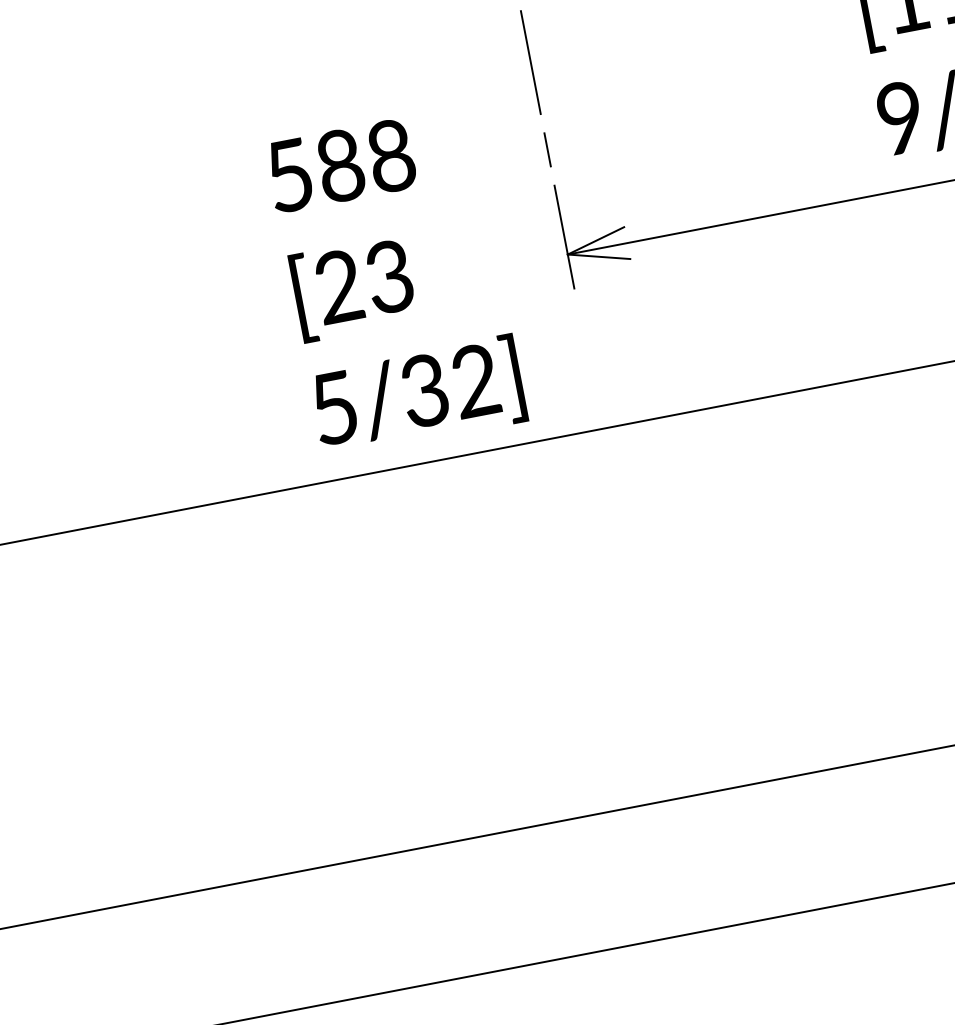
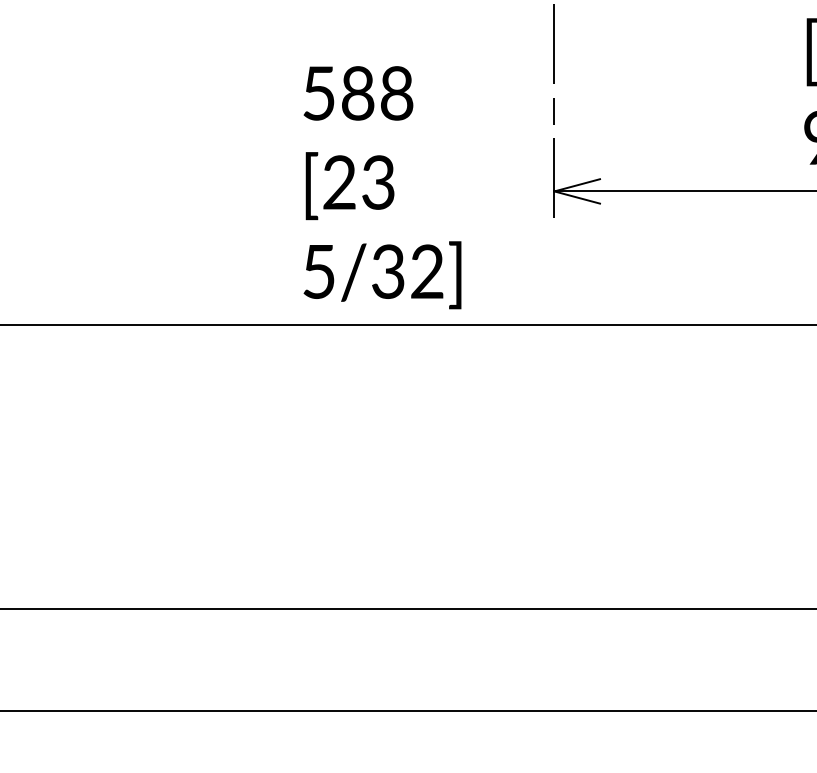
text: (396, 282) -> (382, 187), moved

